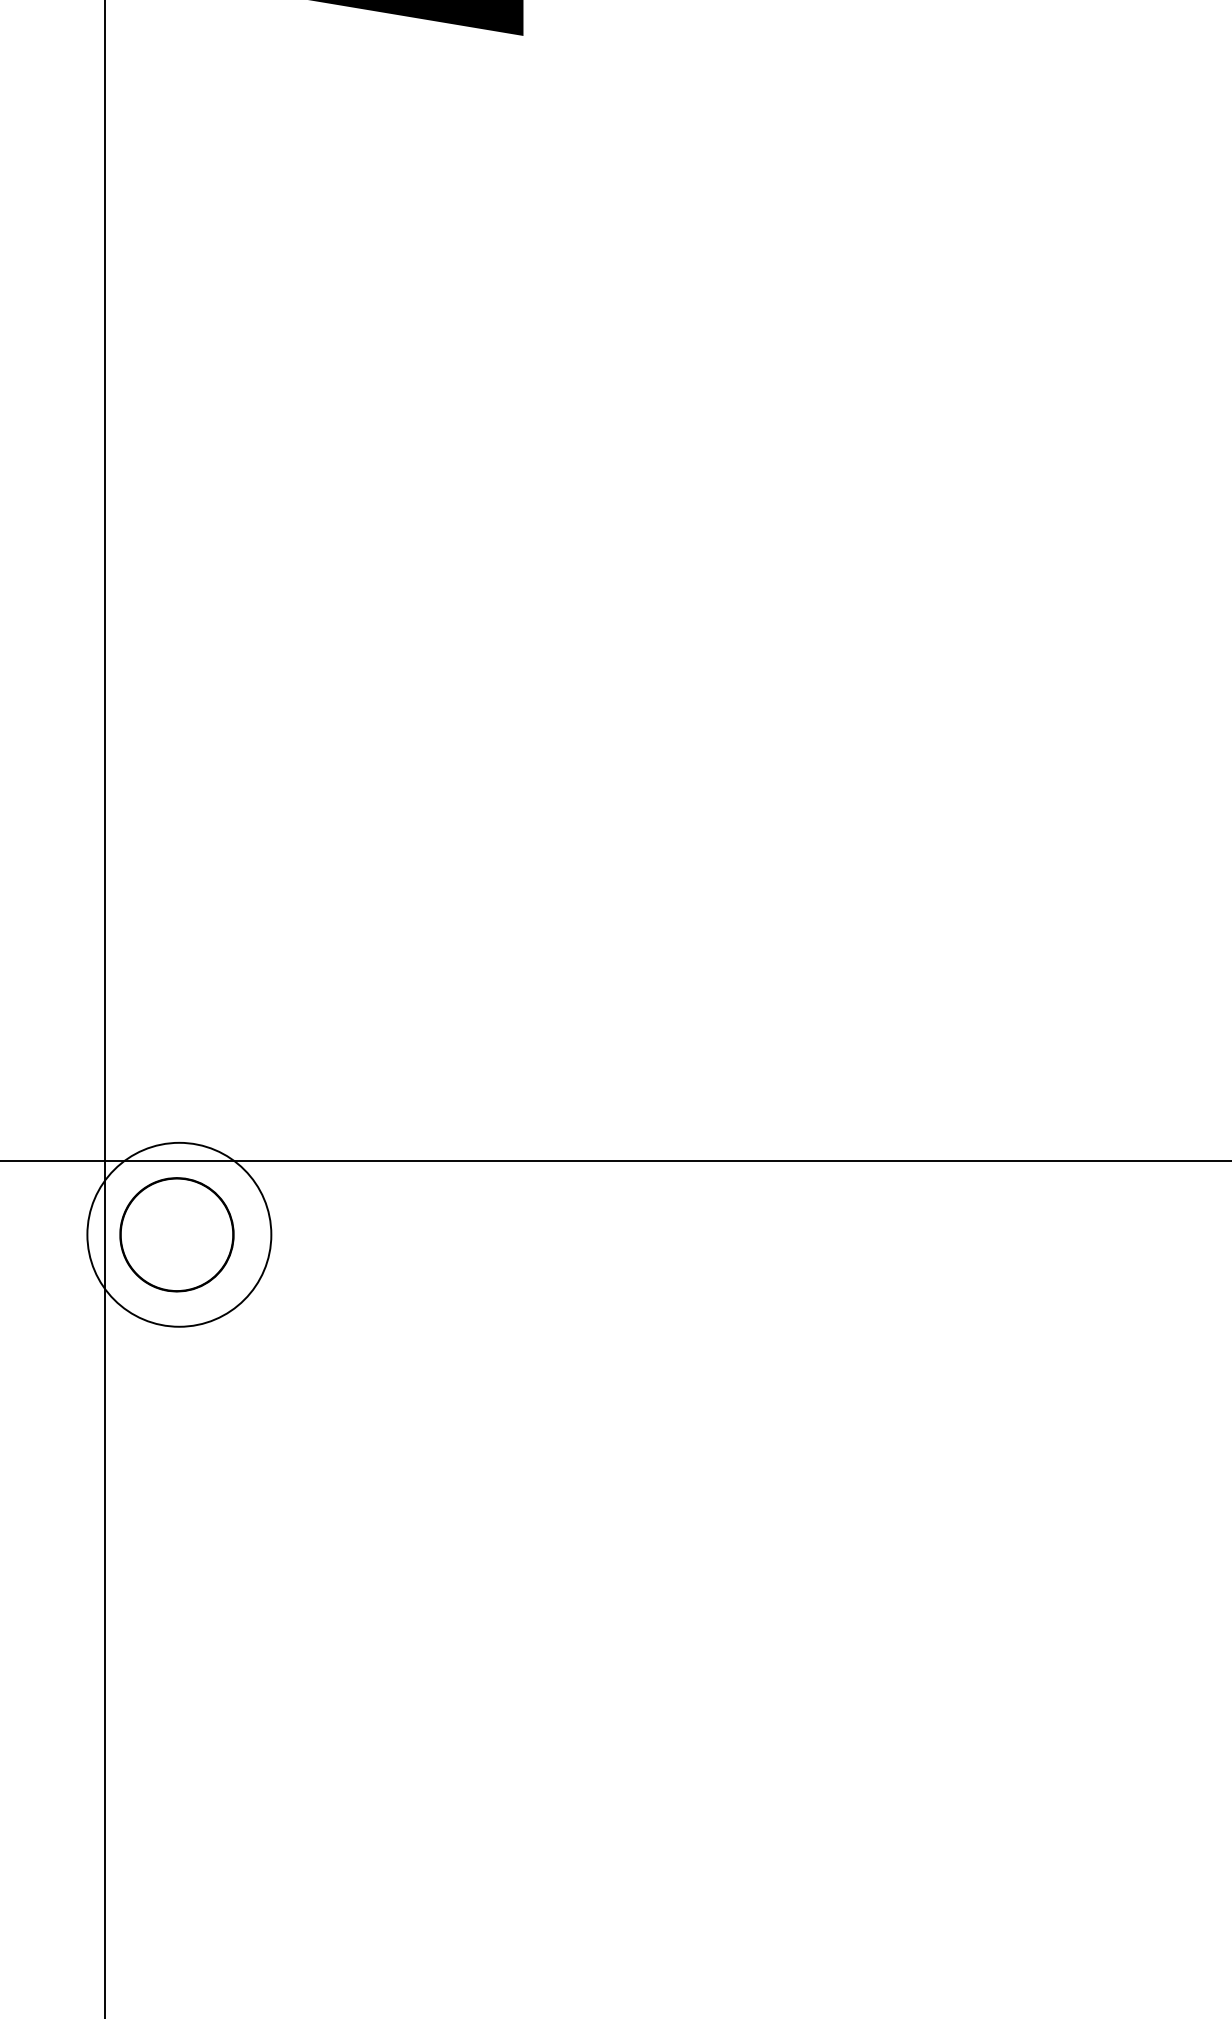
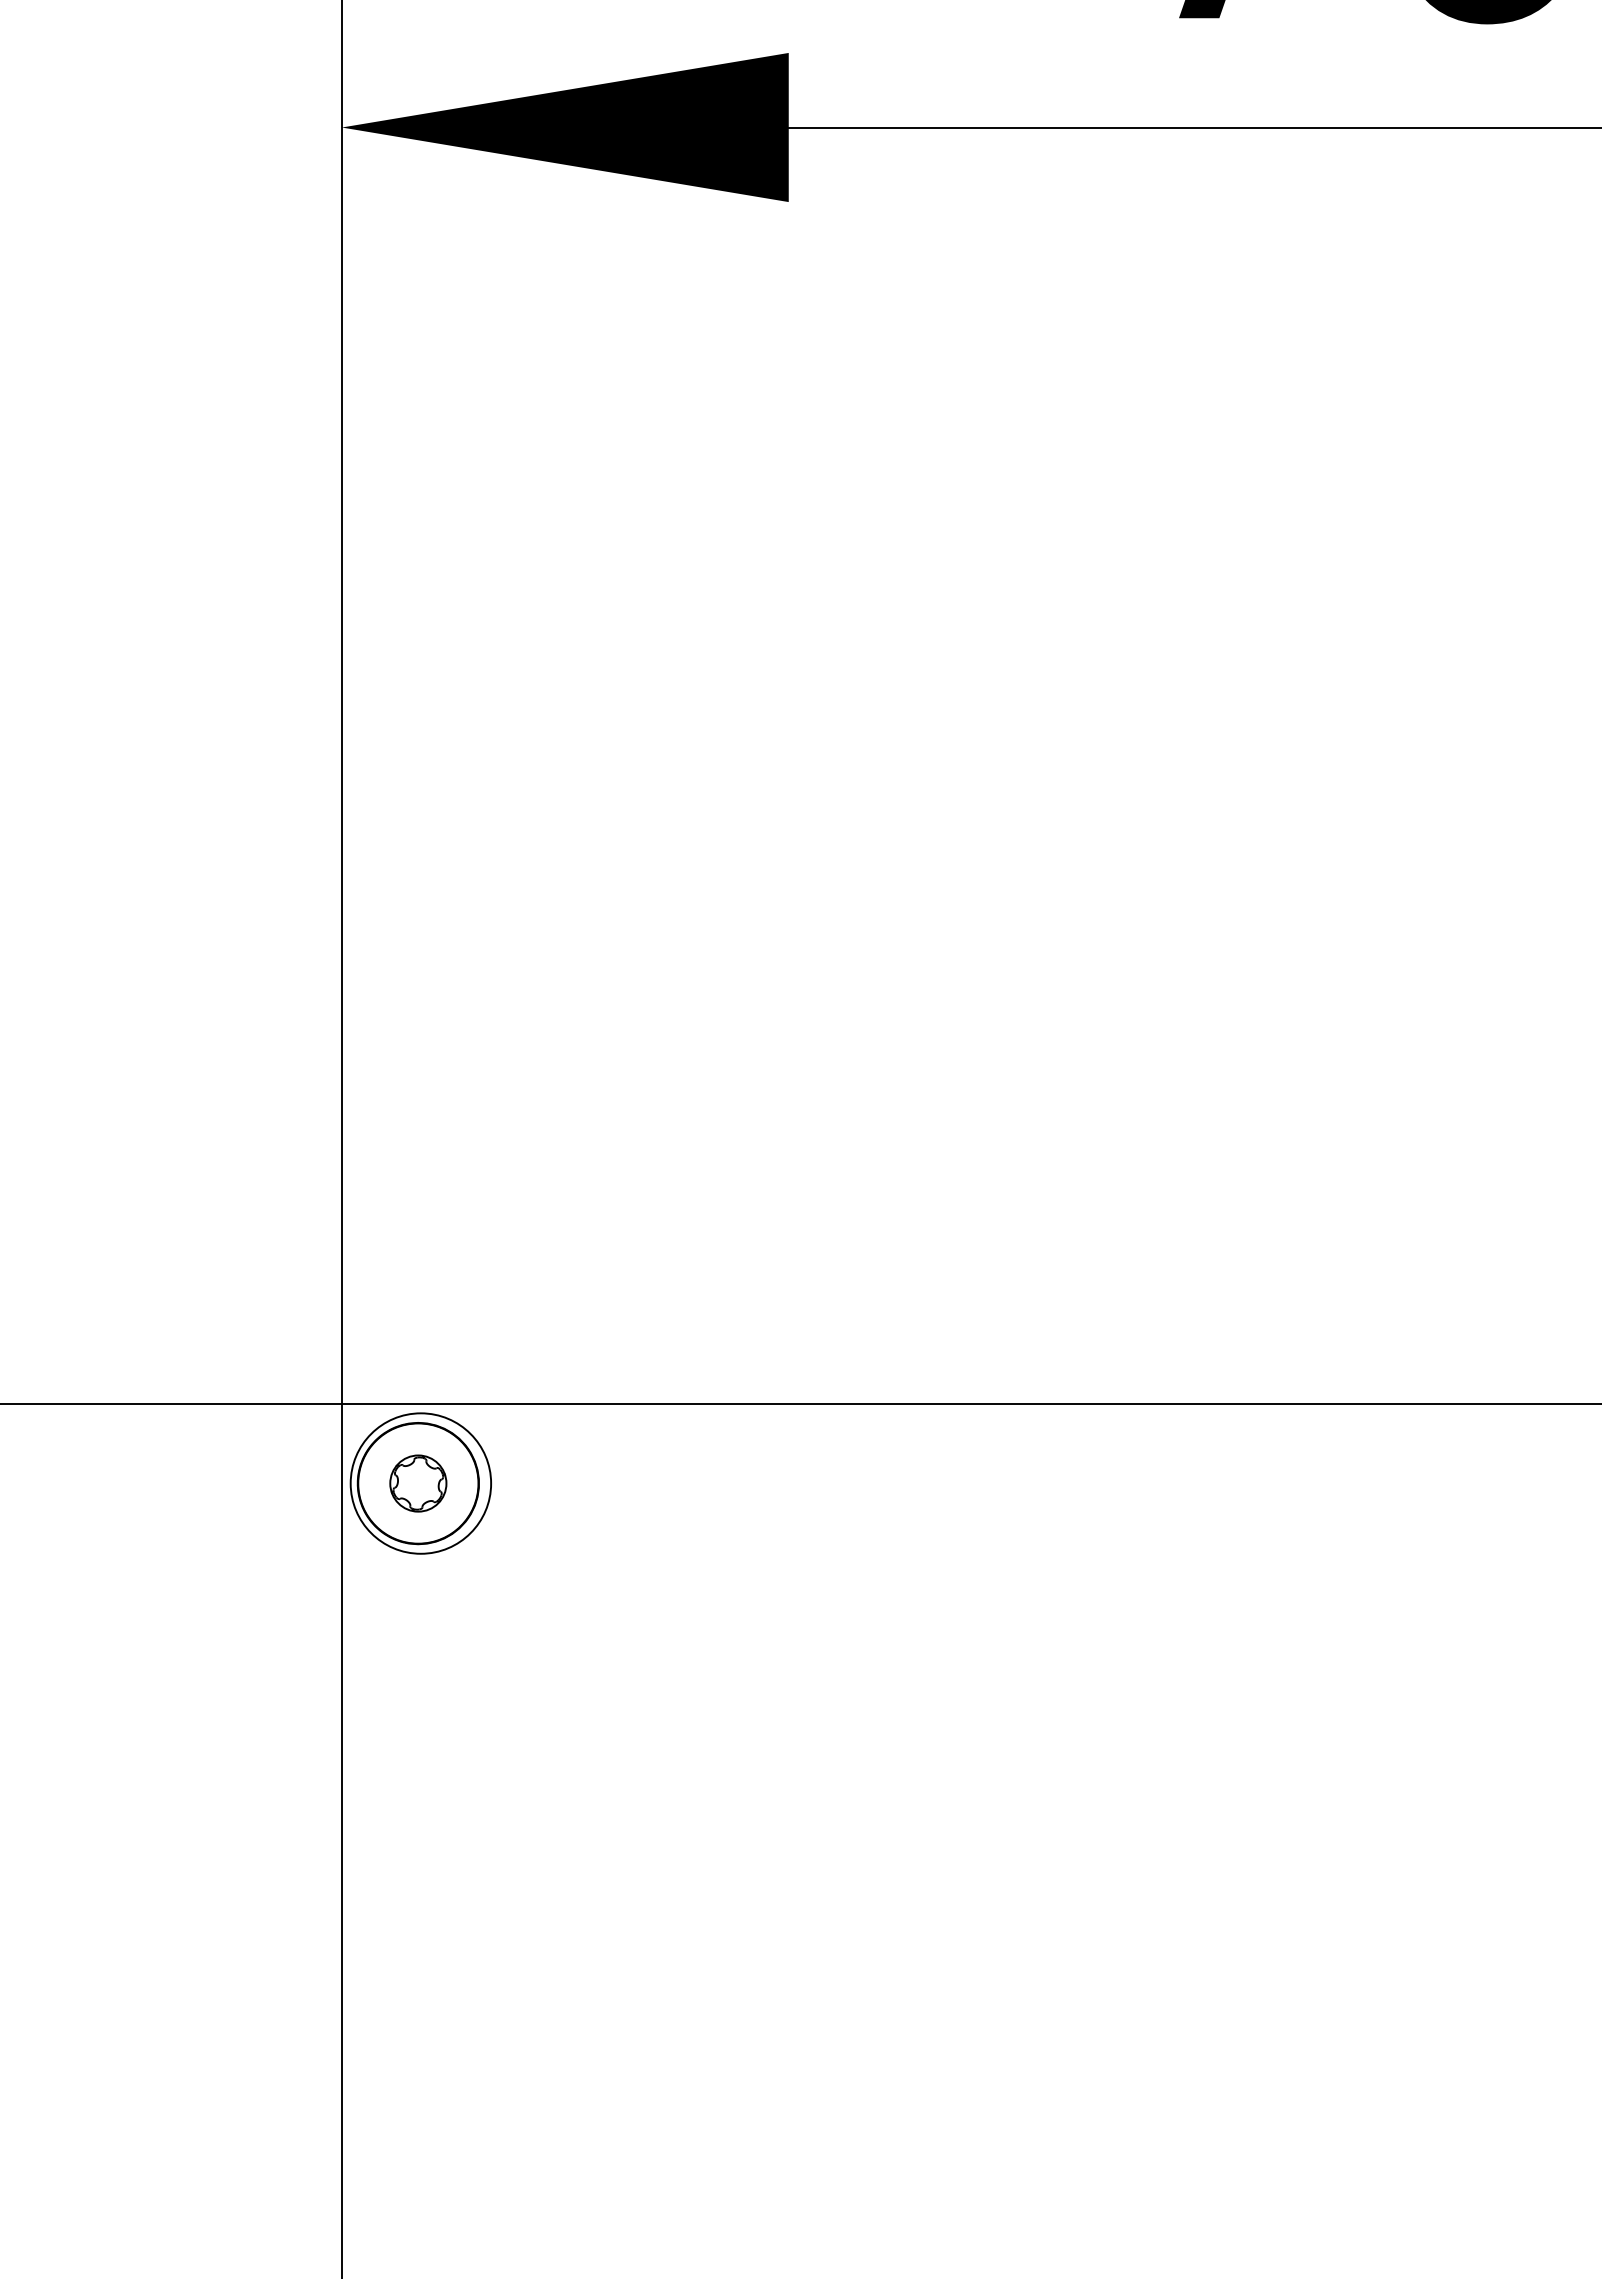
part: (177, 1234) -> (418, 1483), added
circle: (178, 1234) -> (420, 1483), size x0.71

